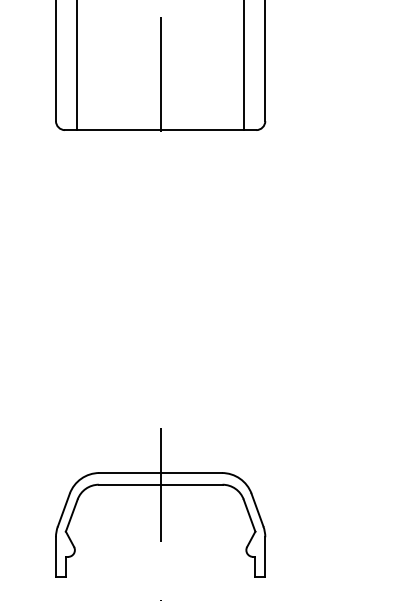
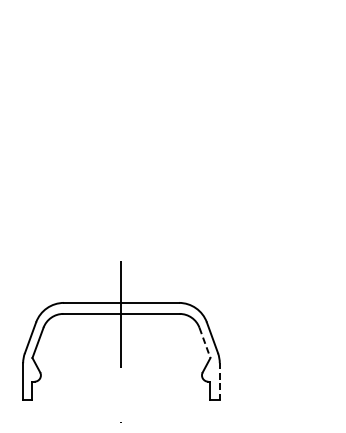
line: (249, 516) -> (204, 343), solid -> dashed
line: (265, 557) -> (219, 382), solid -> dashed

